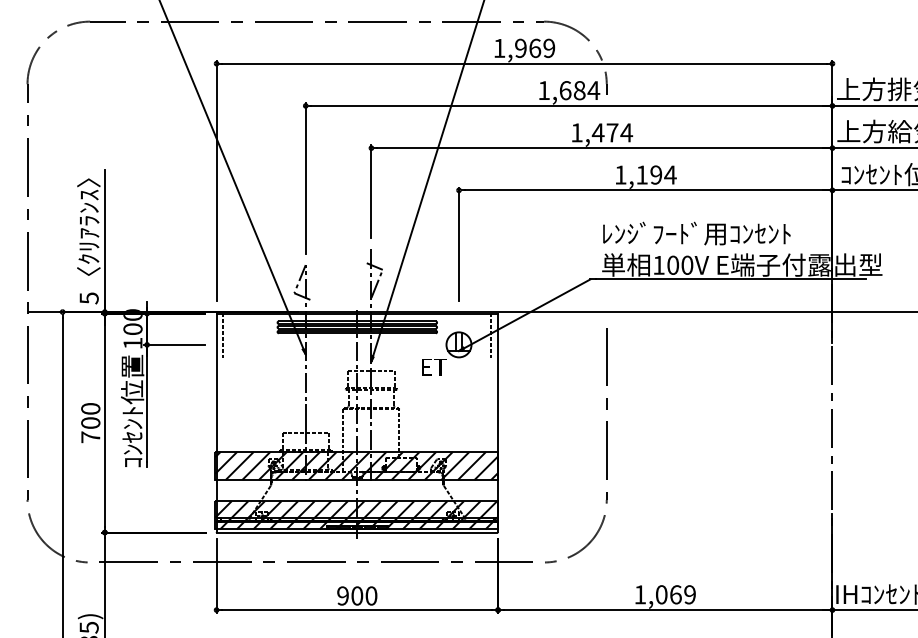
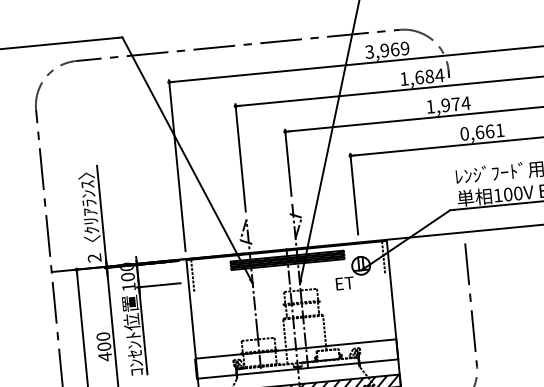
text: (499, 48) -> (369, 52), 1,969 -> 3,969
text: (597, 132) -> (445, 105), 1,474 -> 1,974
text: (645, 174) -> (482, 131), 1,194 -> 0,661
text: (88, 298) -> (94, 258), 5 -> 2
text: (90, 437) -> (105, 357), 700 -> 400
hatch: (356, 465) -> (296, 358), removed

